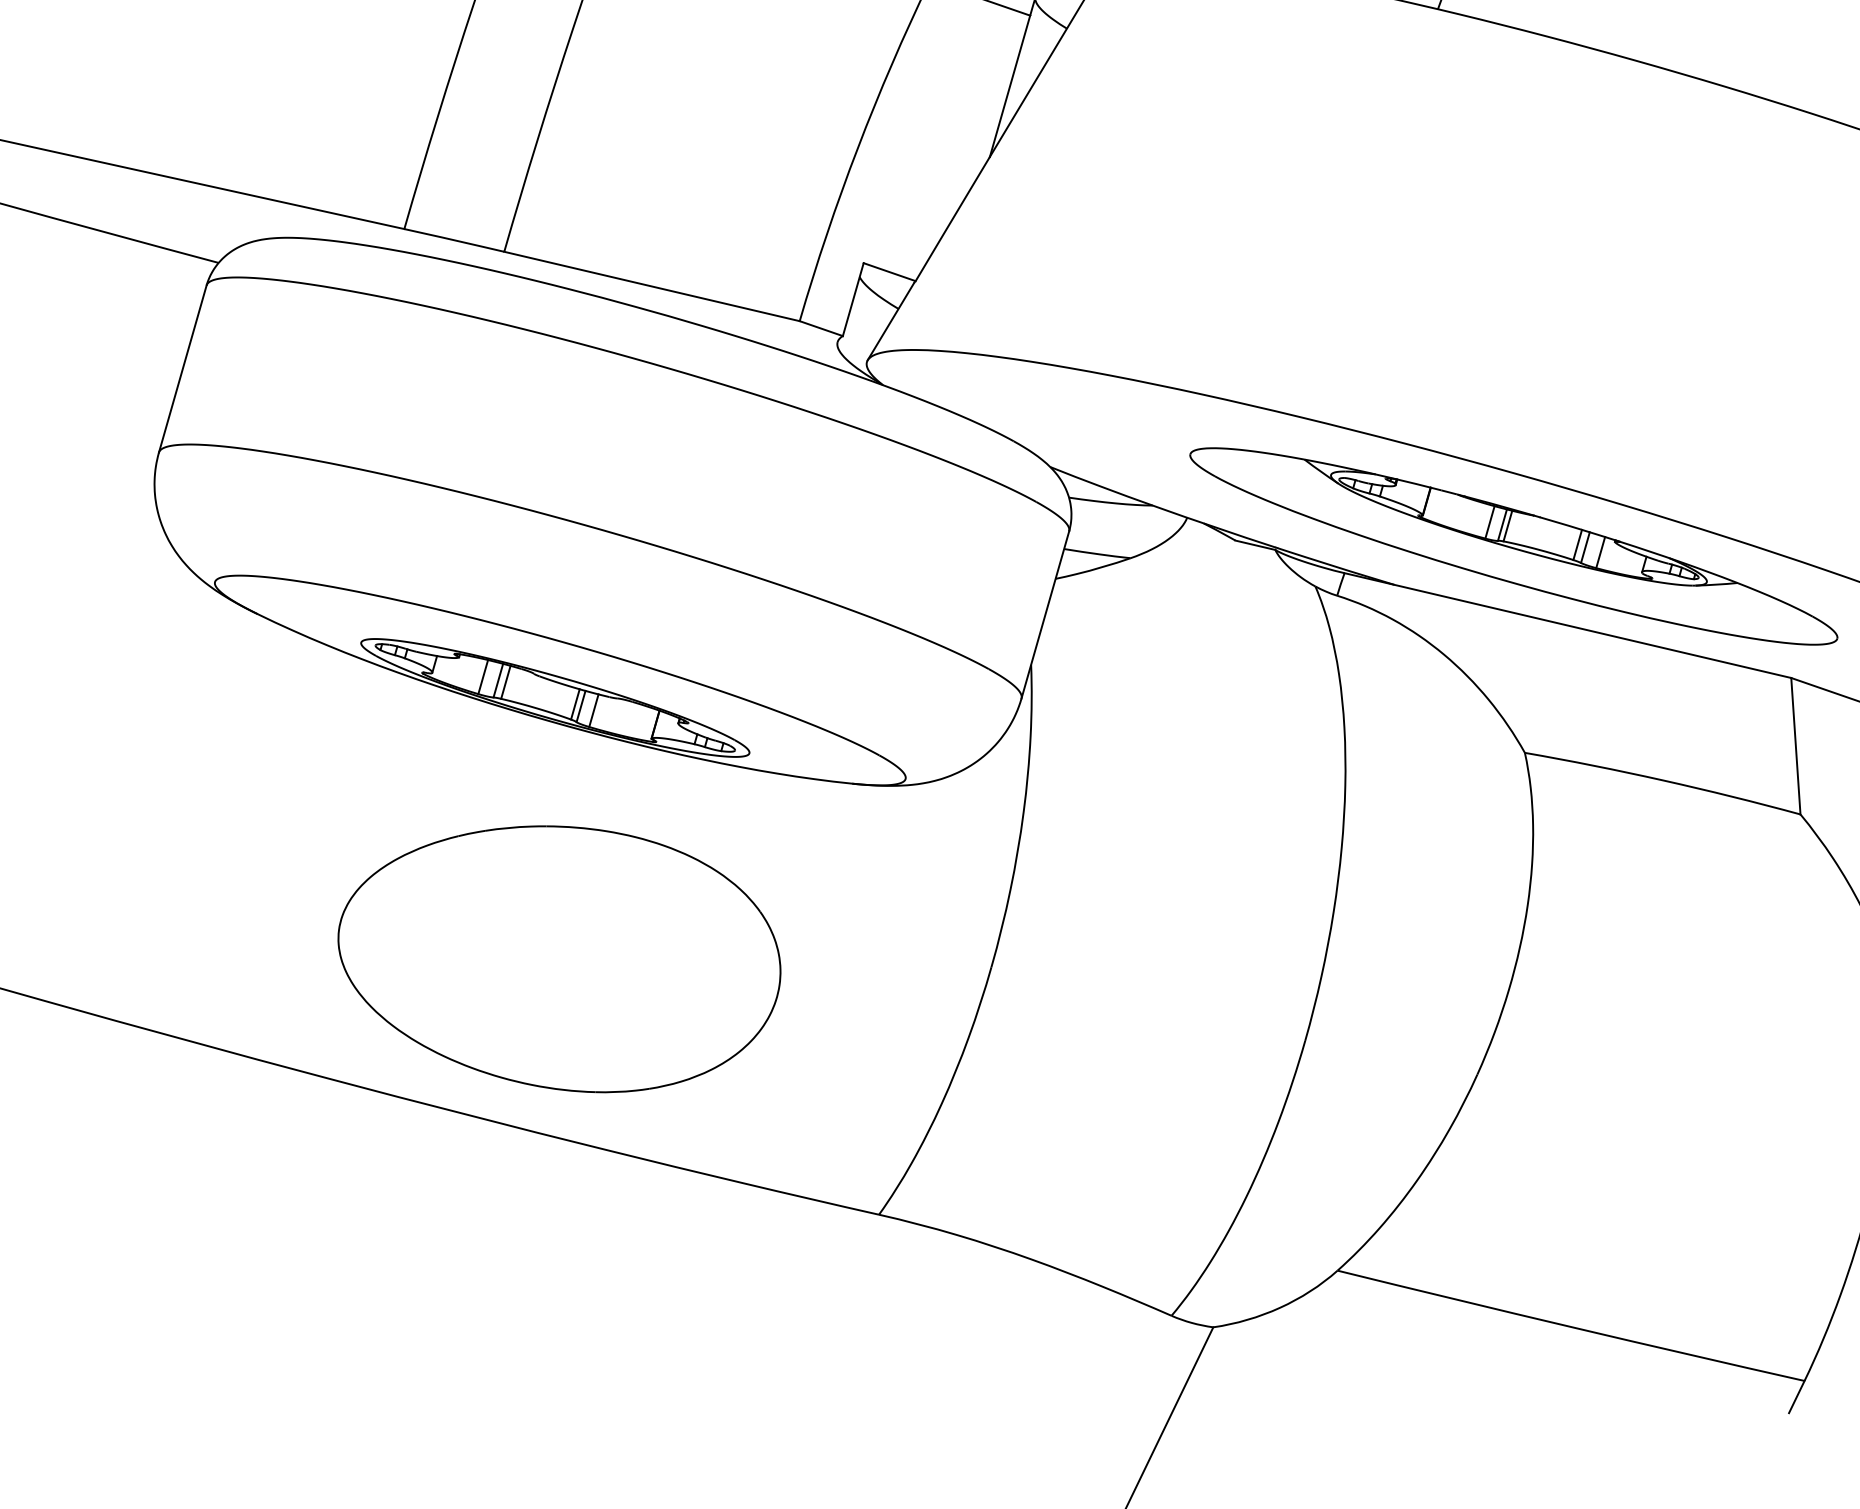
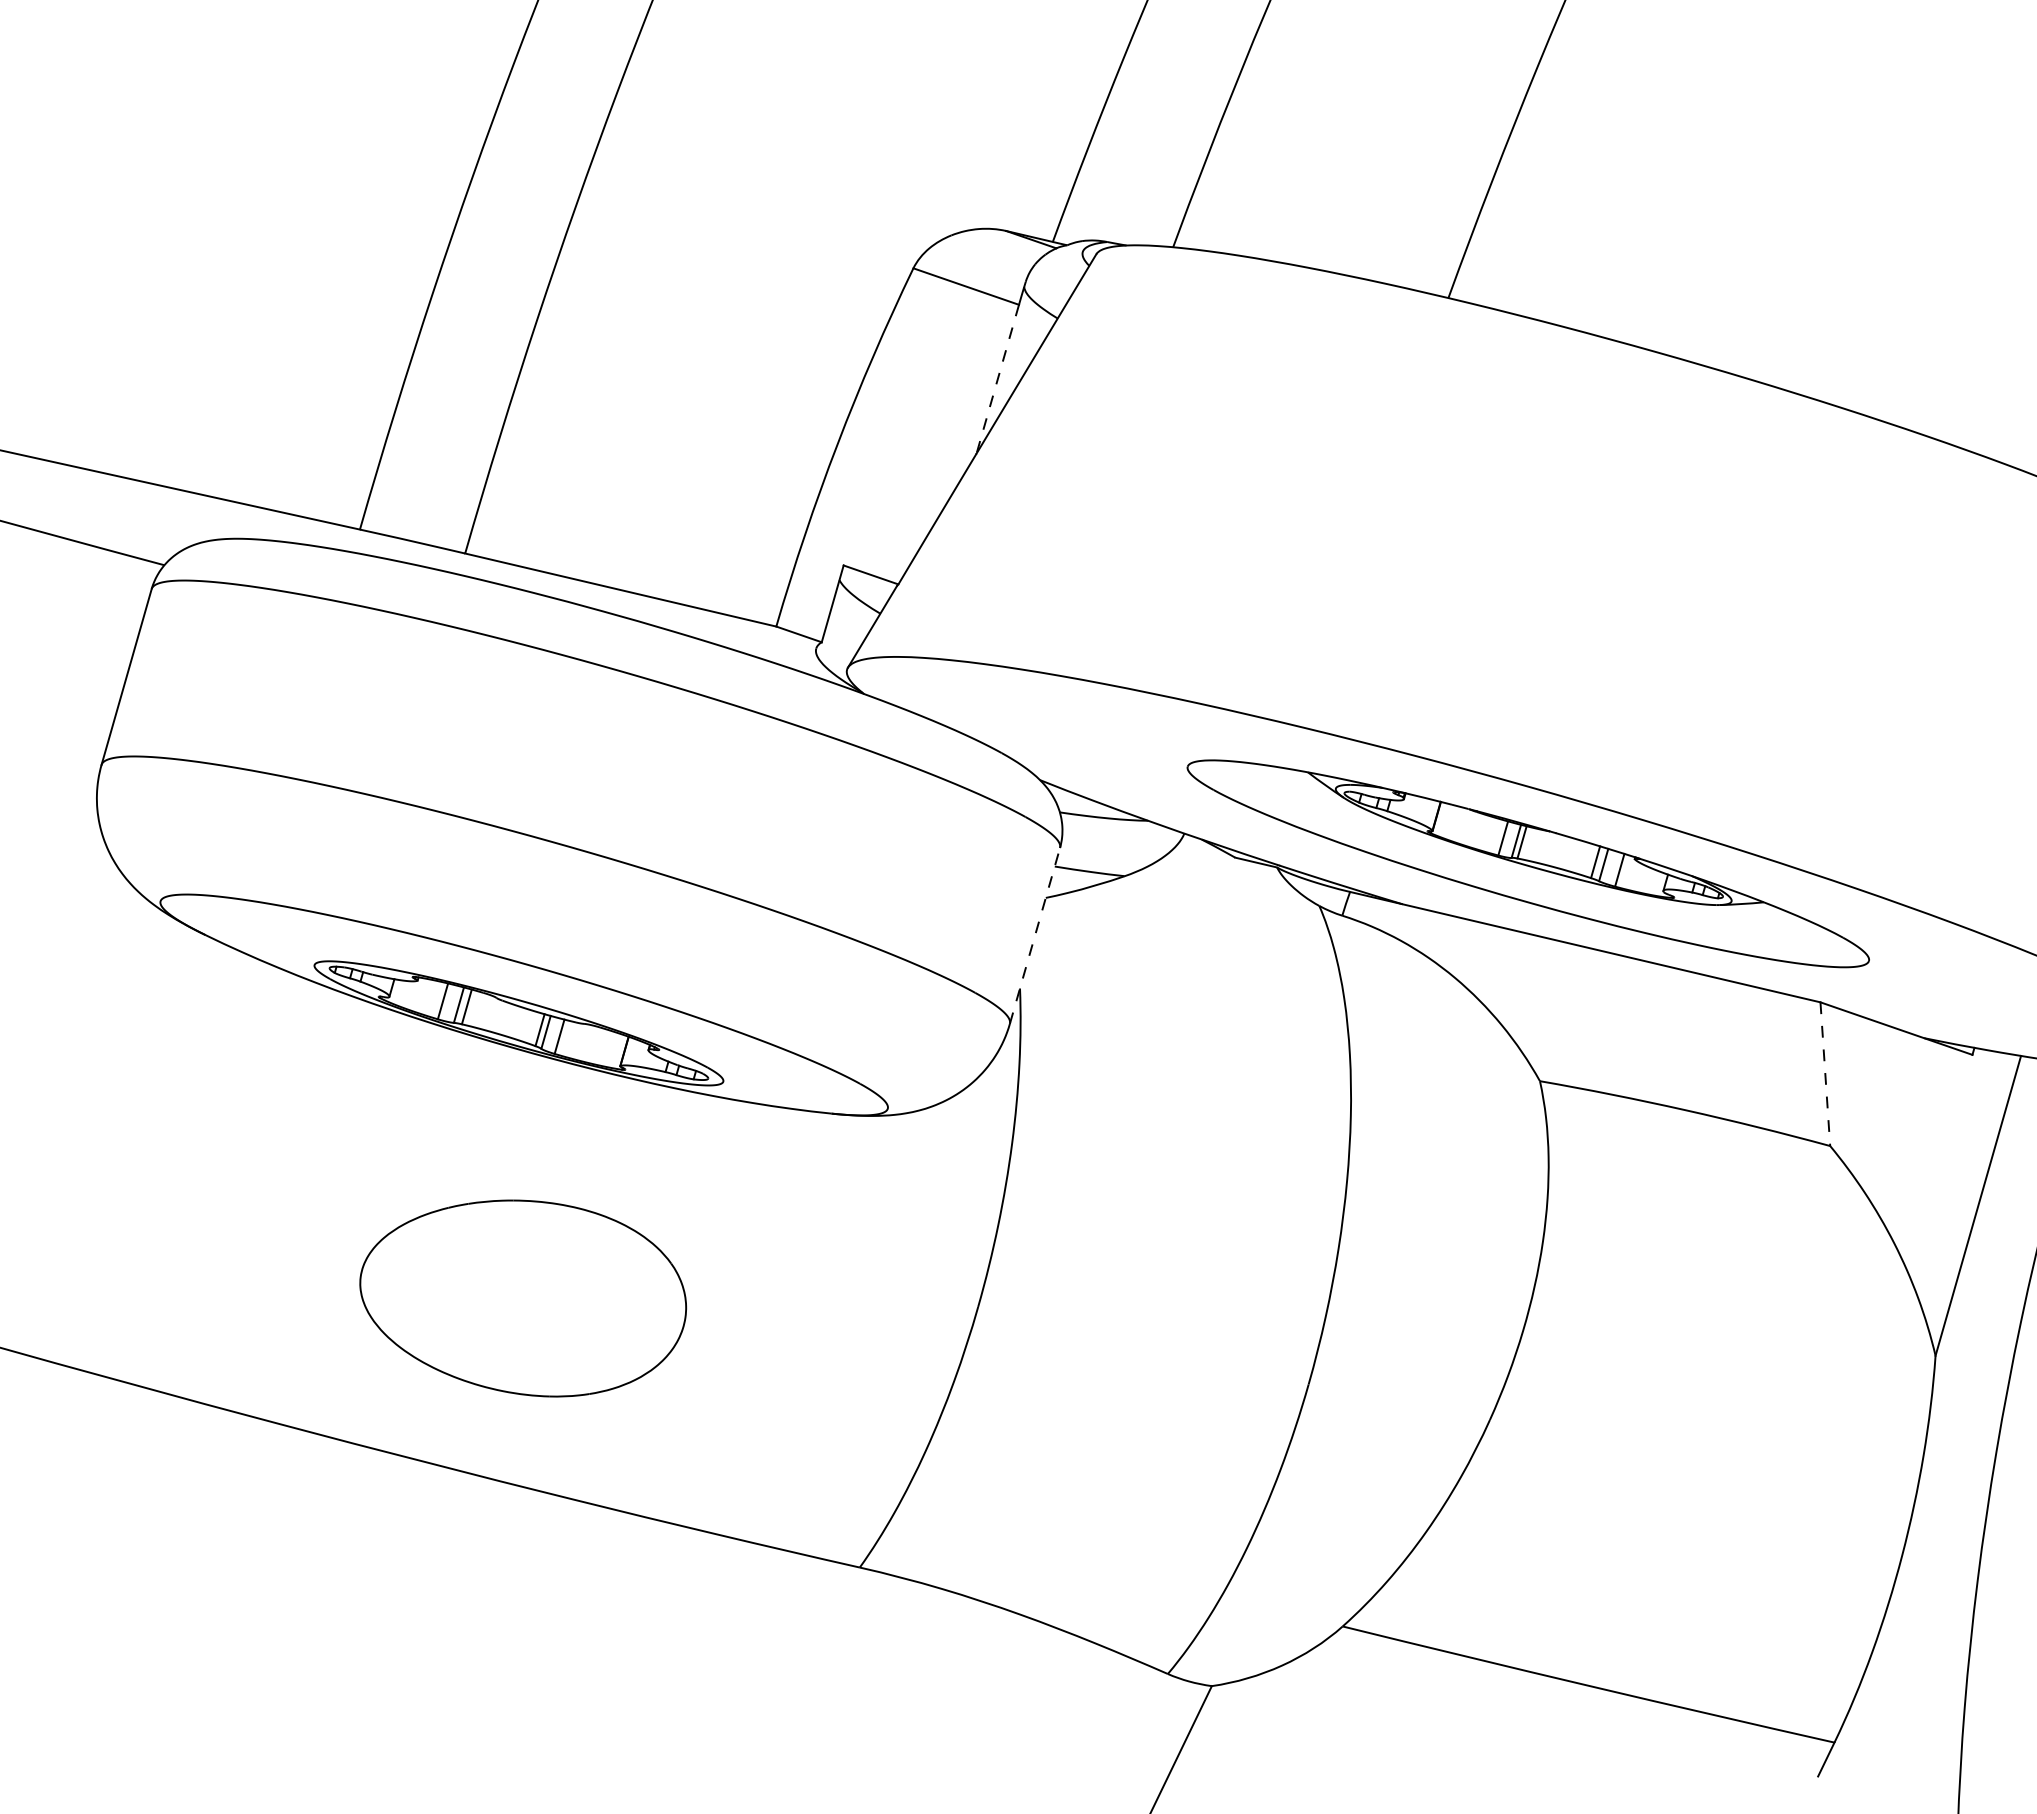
line: (1009, 86) -> (997, 379), solid -> dashed
line: (1045, 614) -> (1035, 935), solid -> dashed
line: (1796, 746) -> (1825, 1074), solid -> dashed
part: (558, 959) -> (522, 1298), size x0.7

